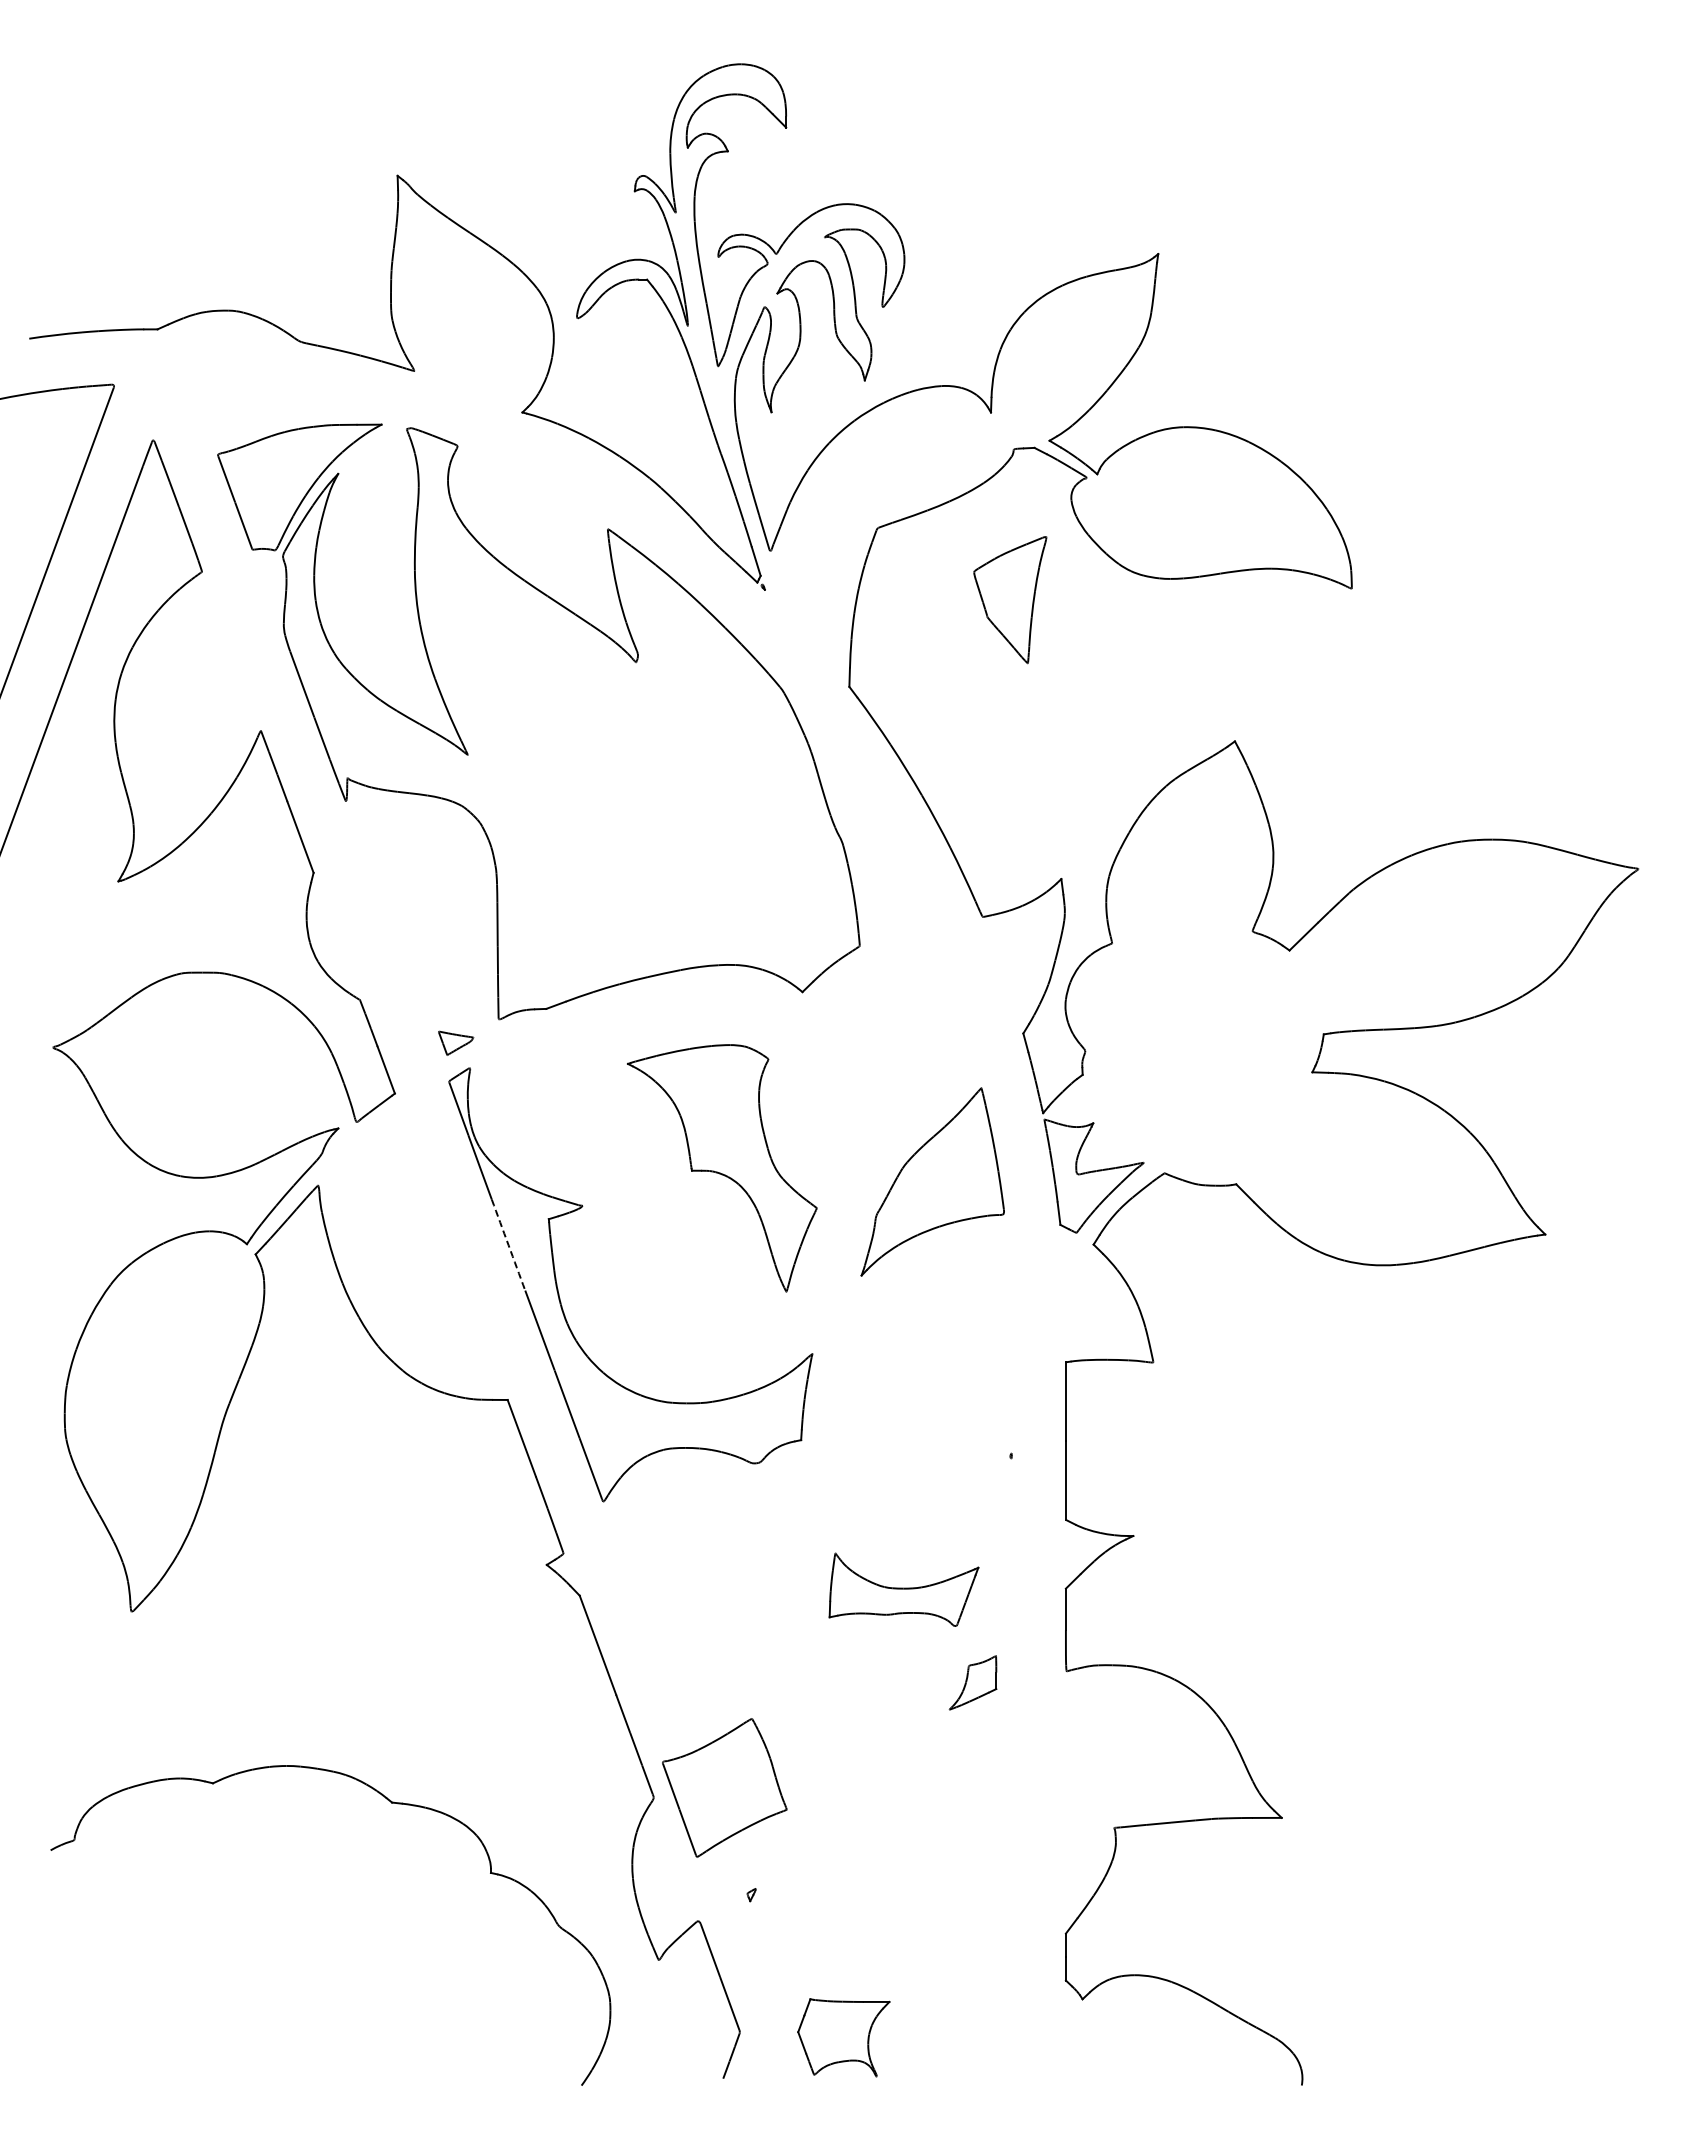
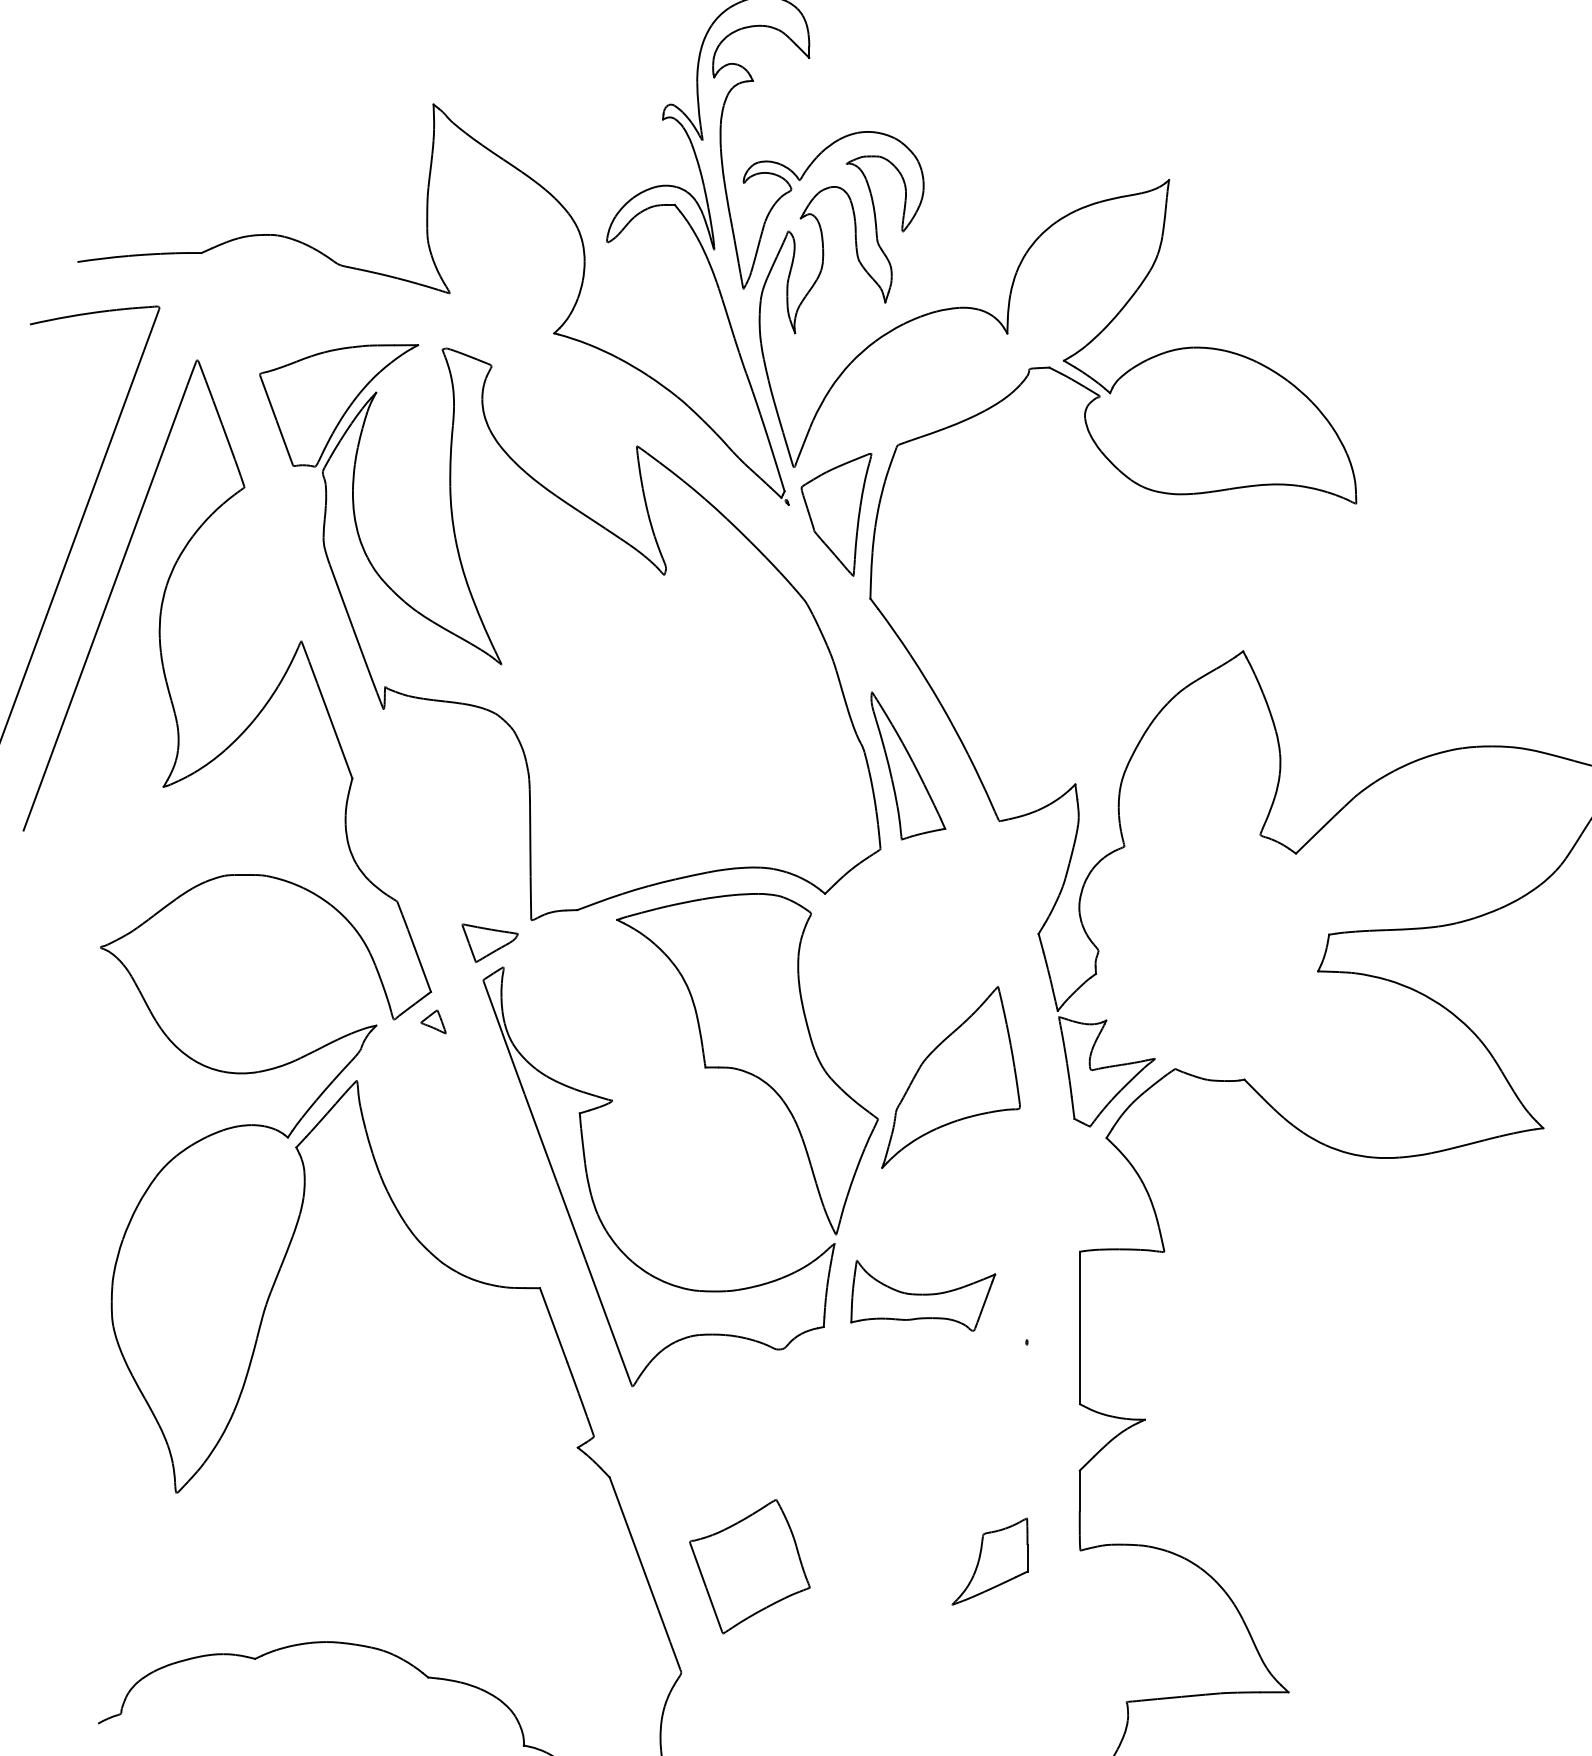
part: (1010, 600) -> (836, 515), moved
part: (888, 859) -> (908, 765), added
part: (455, 1043) -> (489, 943), size x1.67
part: (397, 1124) -> (433, 1021), added
part: (722, 1168) -> (747, 1064), size x1.43
arc: (508, 1245) -> (540, 1138), dashed -> solid
part: (903, 1589) -> (922, 1295), moved
part: (972, 1682) -> (989, 1561), size x1.67
part: (724, 1787) -> (749, 1566), moved

